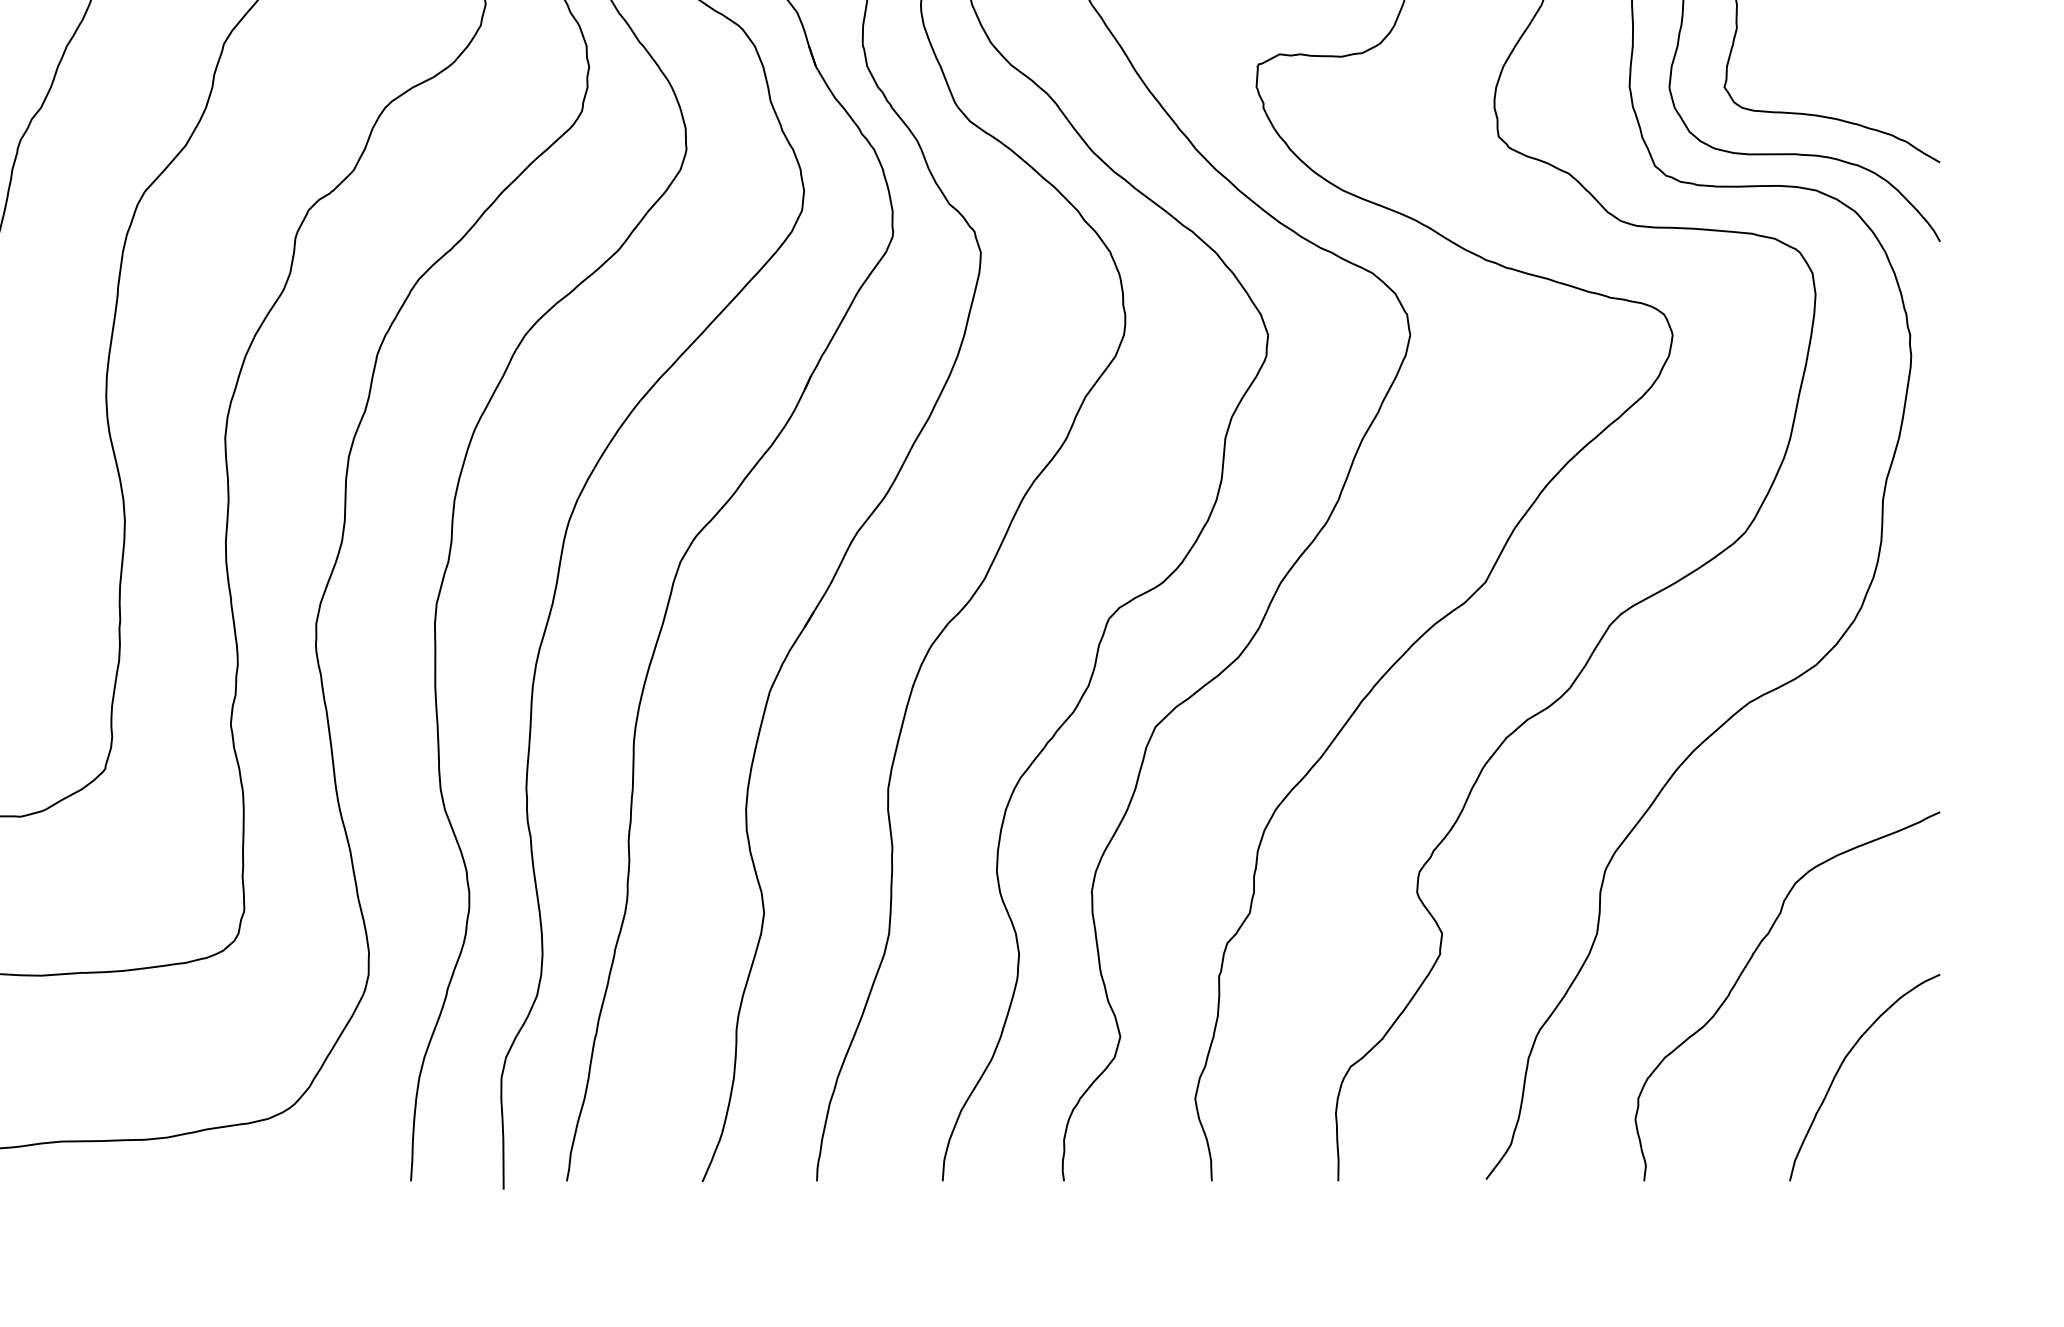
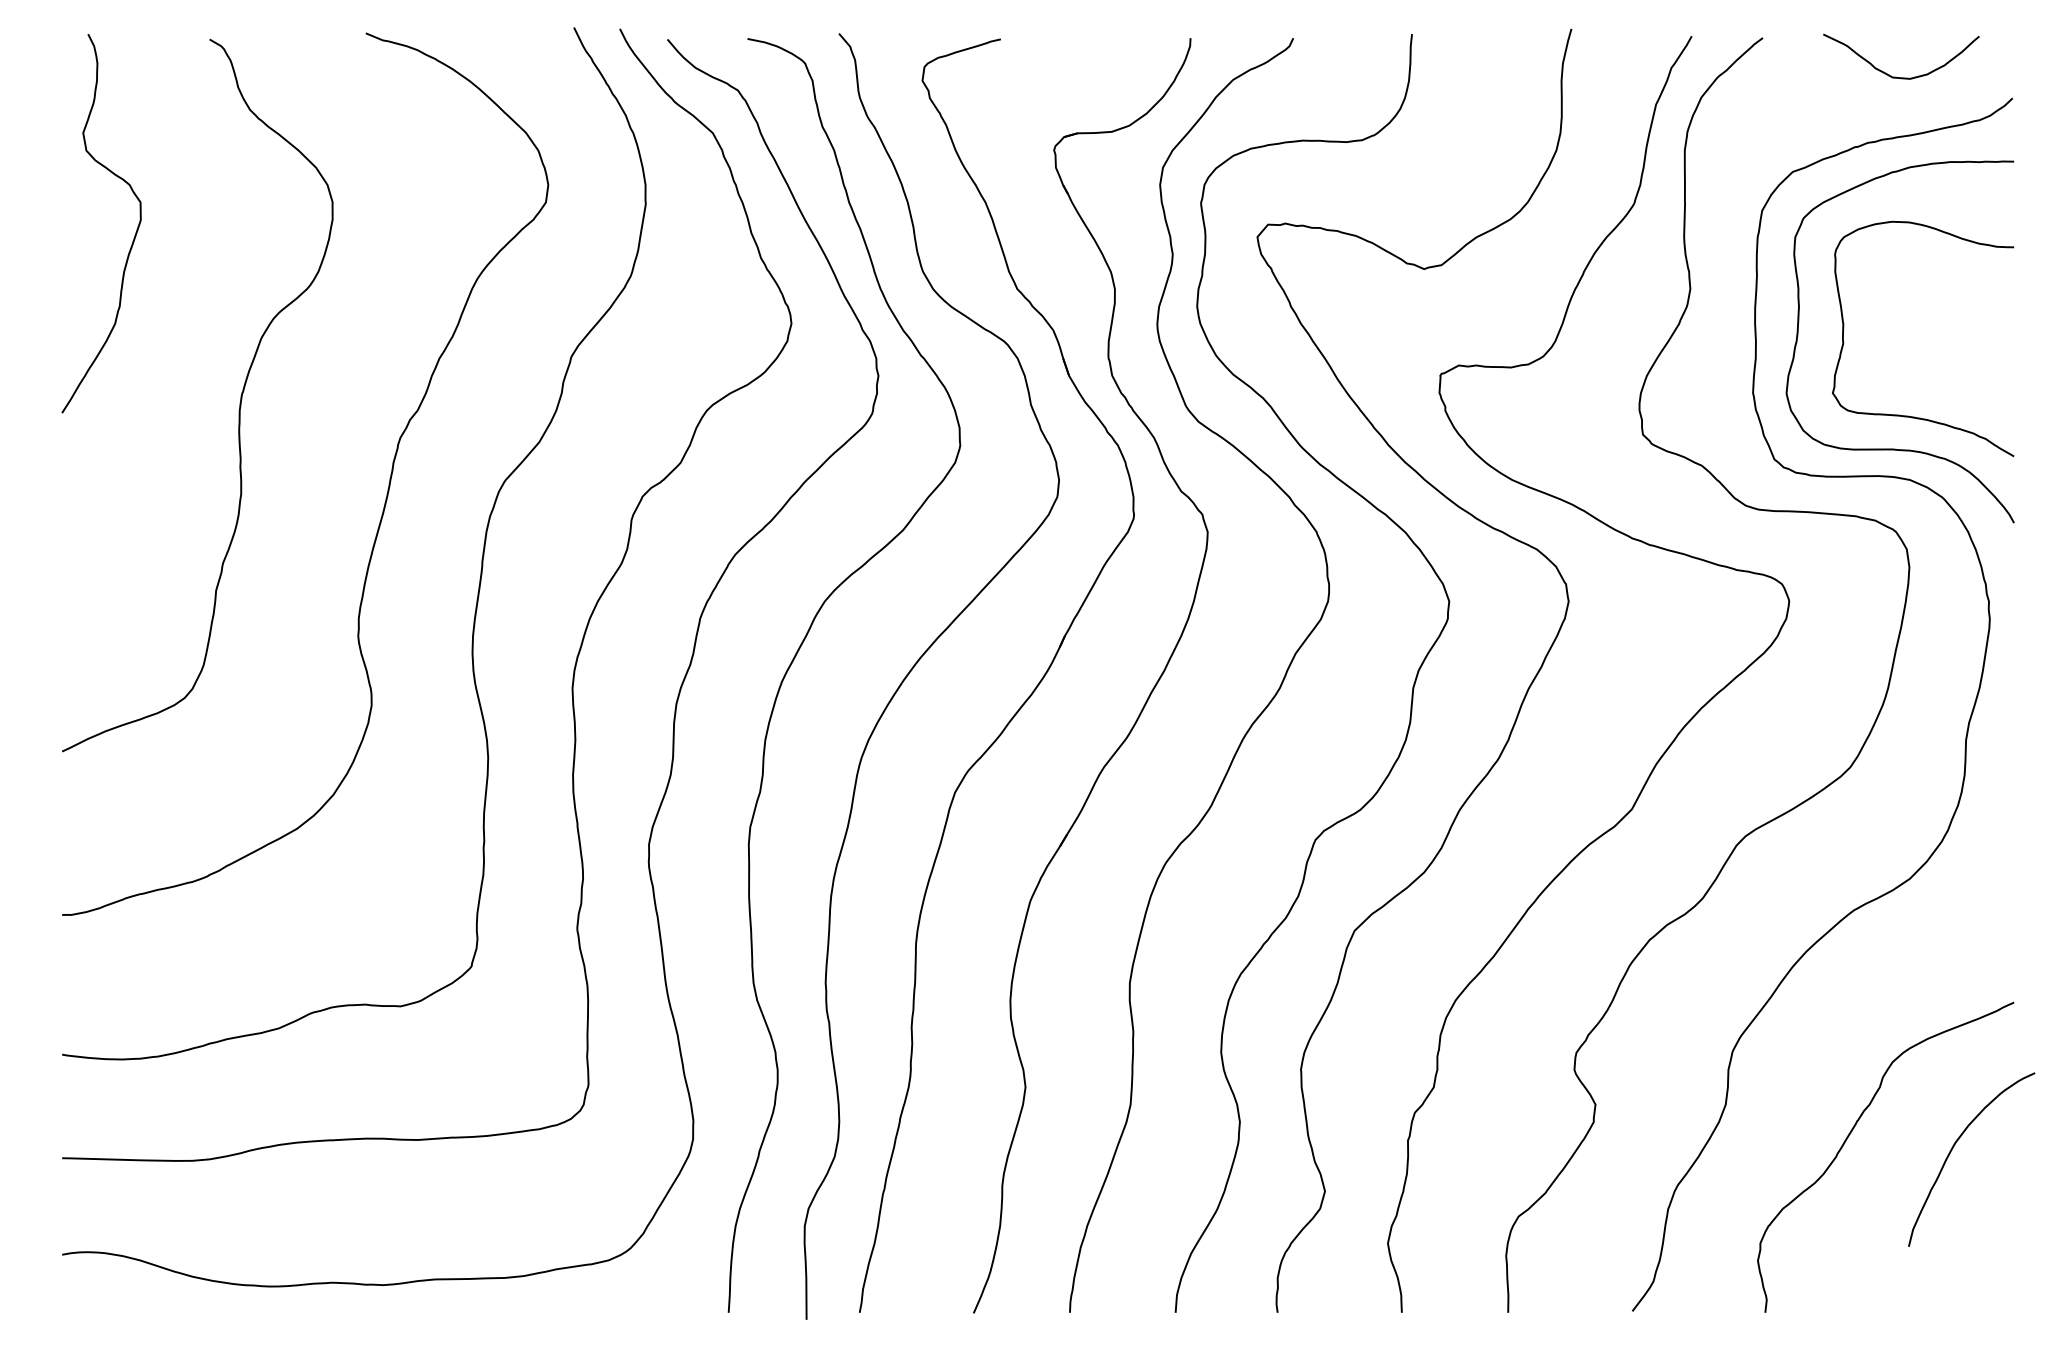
curve: (1841, 1066) -> (1952, 1150), moved

